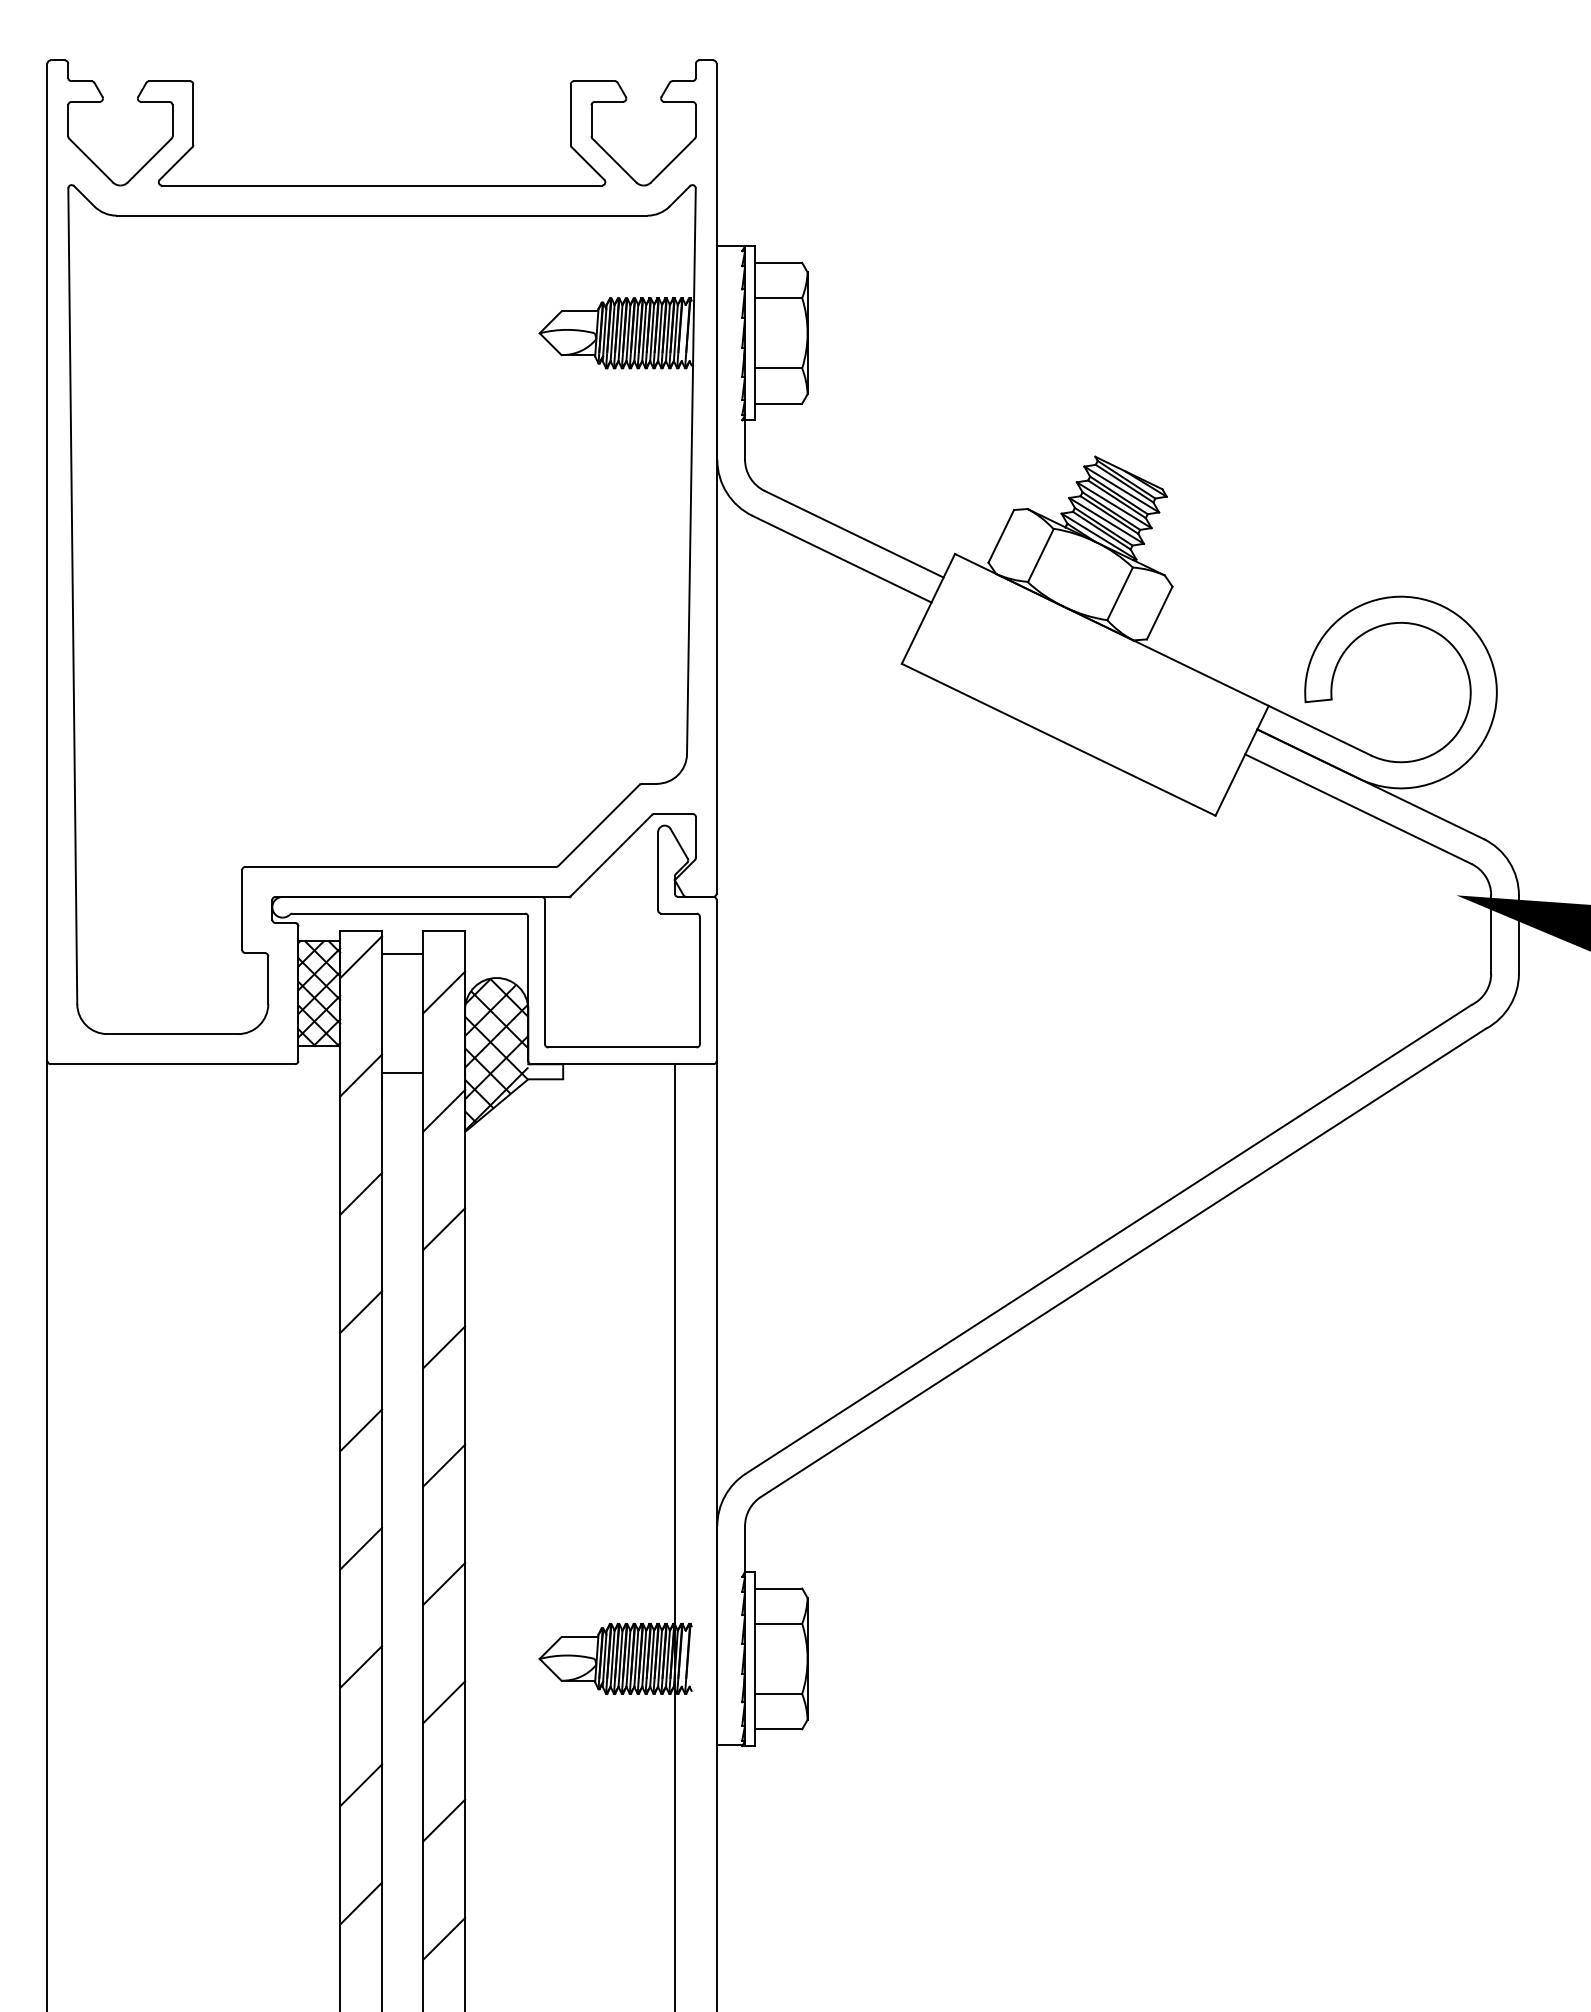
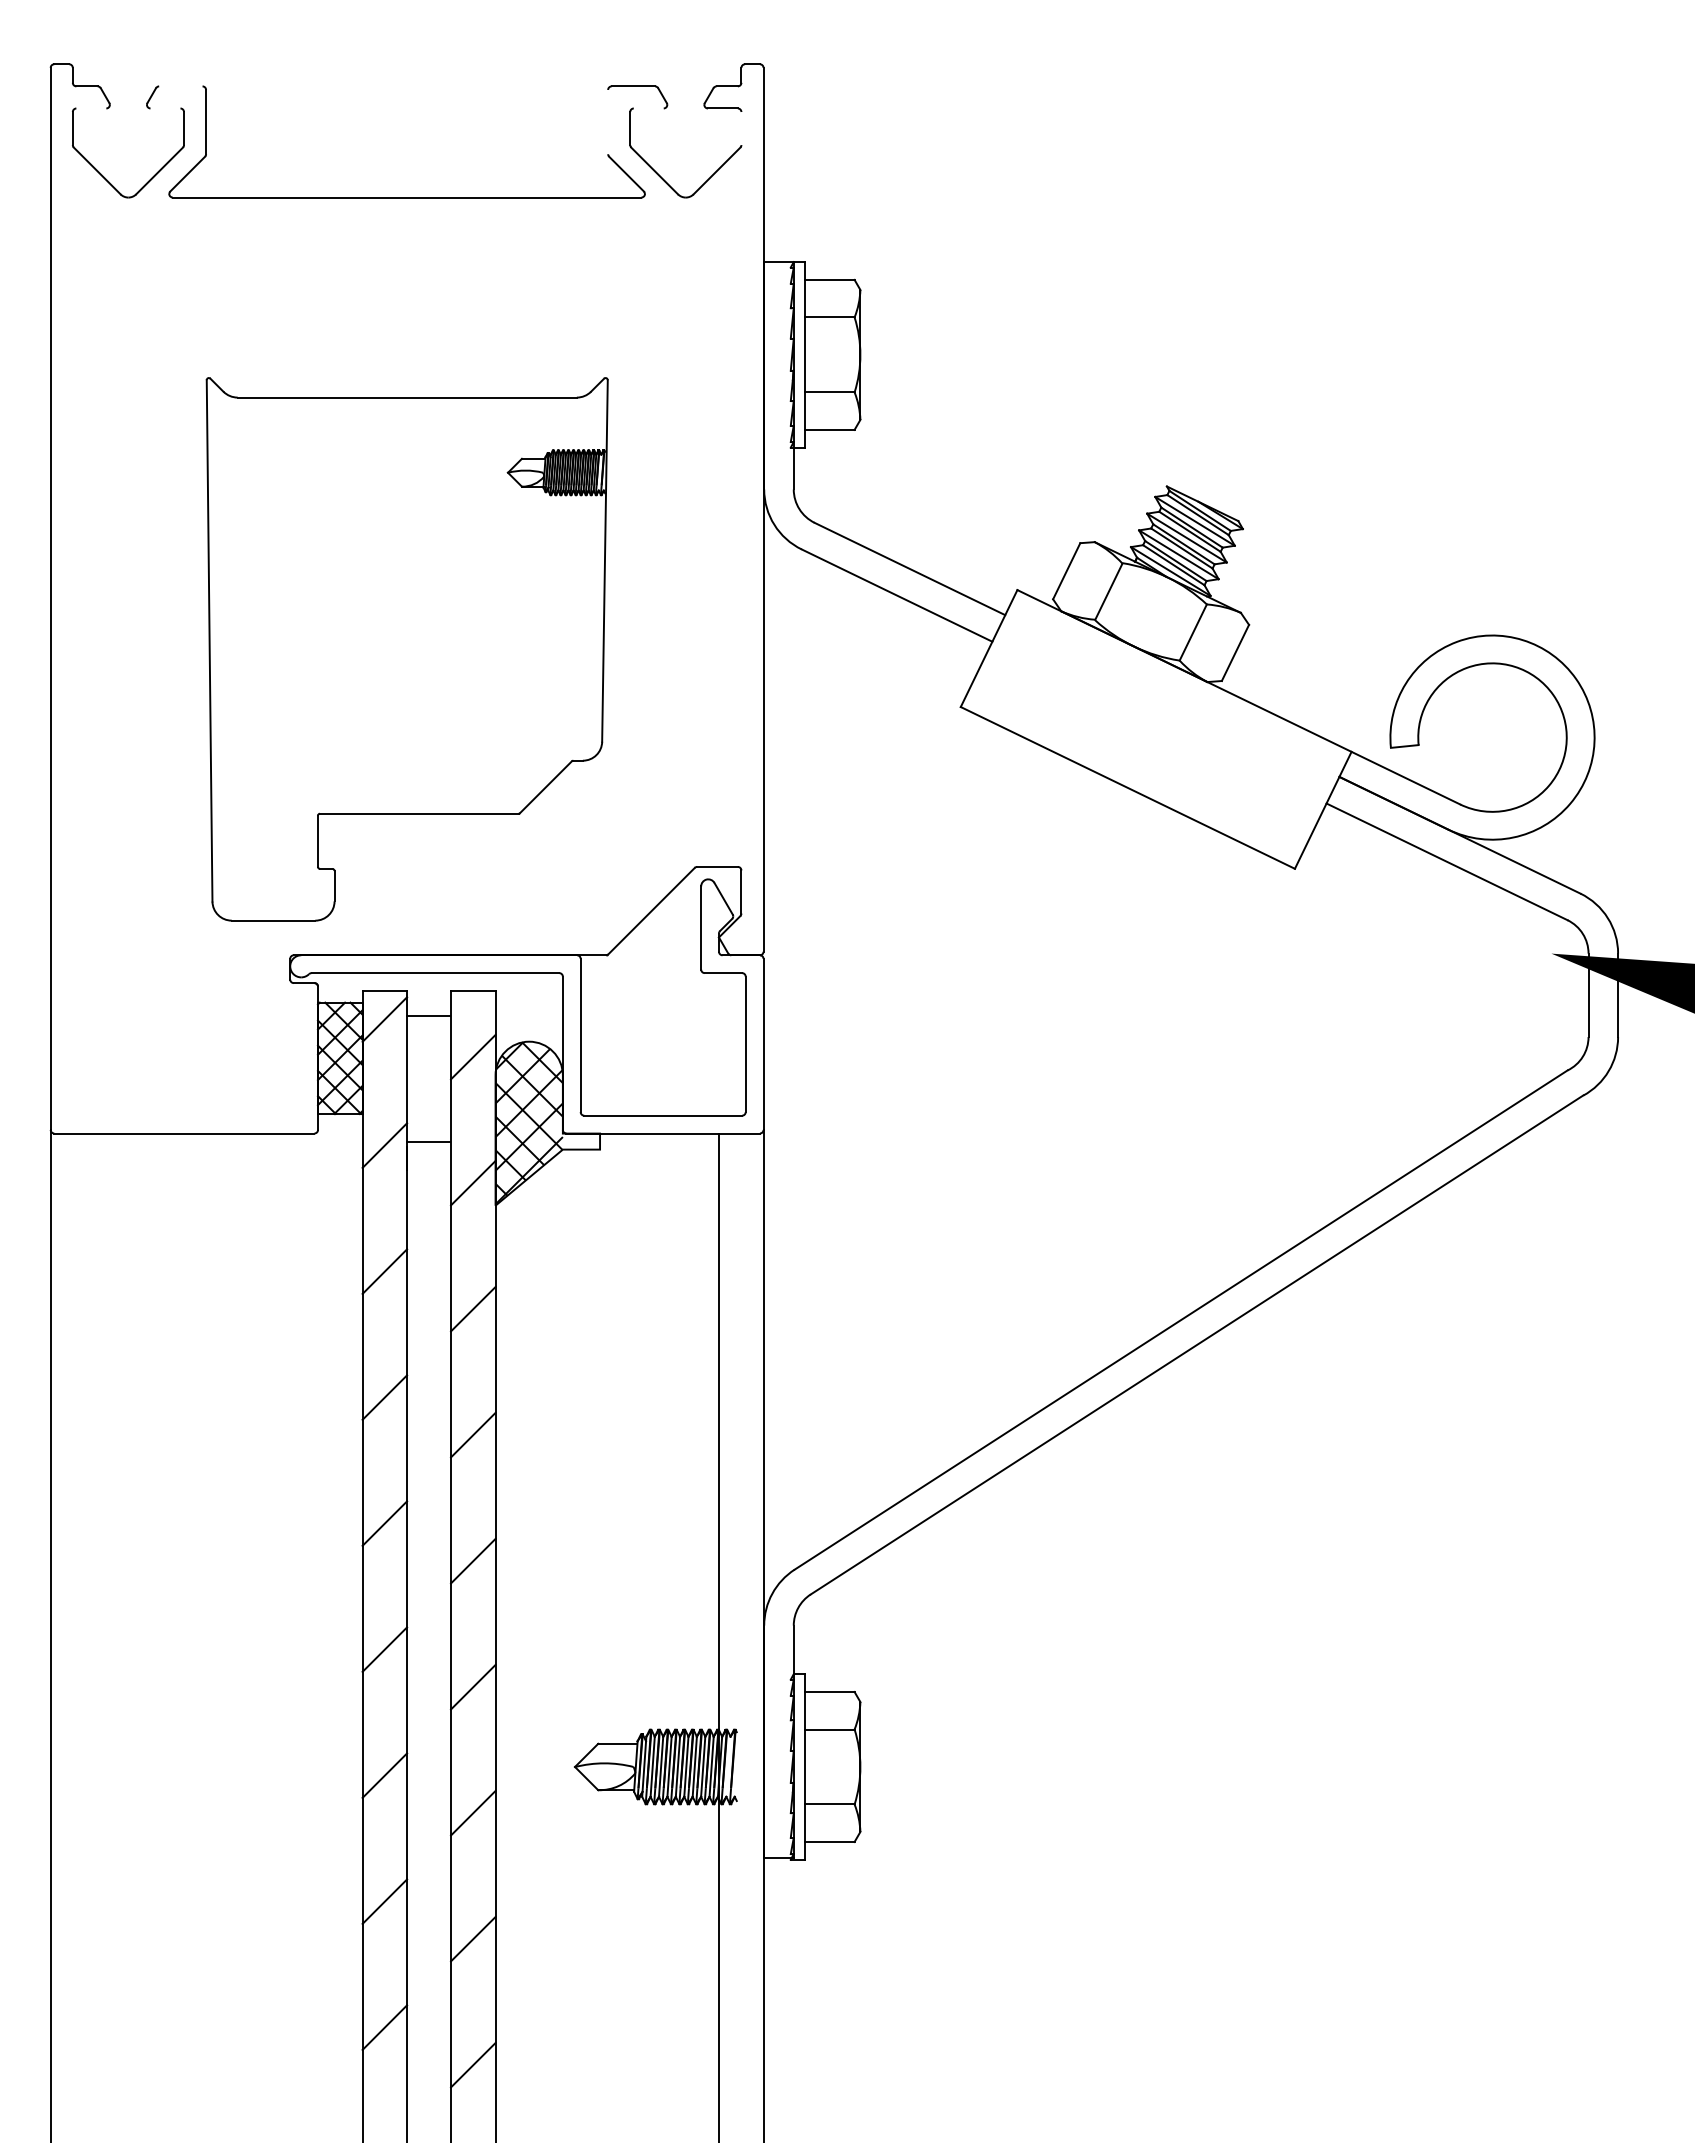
line: (169, 81) -> (180, 86), removed
line: (85, 101) -> (91, 108), removed
line: (155, 101) -> (165, 108), removed
line: (608, 101) -> (648, 108), removed
line: (571, 114) -> (608, 121), removed
line: (695, 120) -> (741, 128), removed
part: (382, 609) -> (407, 649), size x0.6

